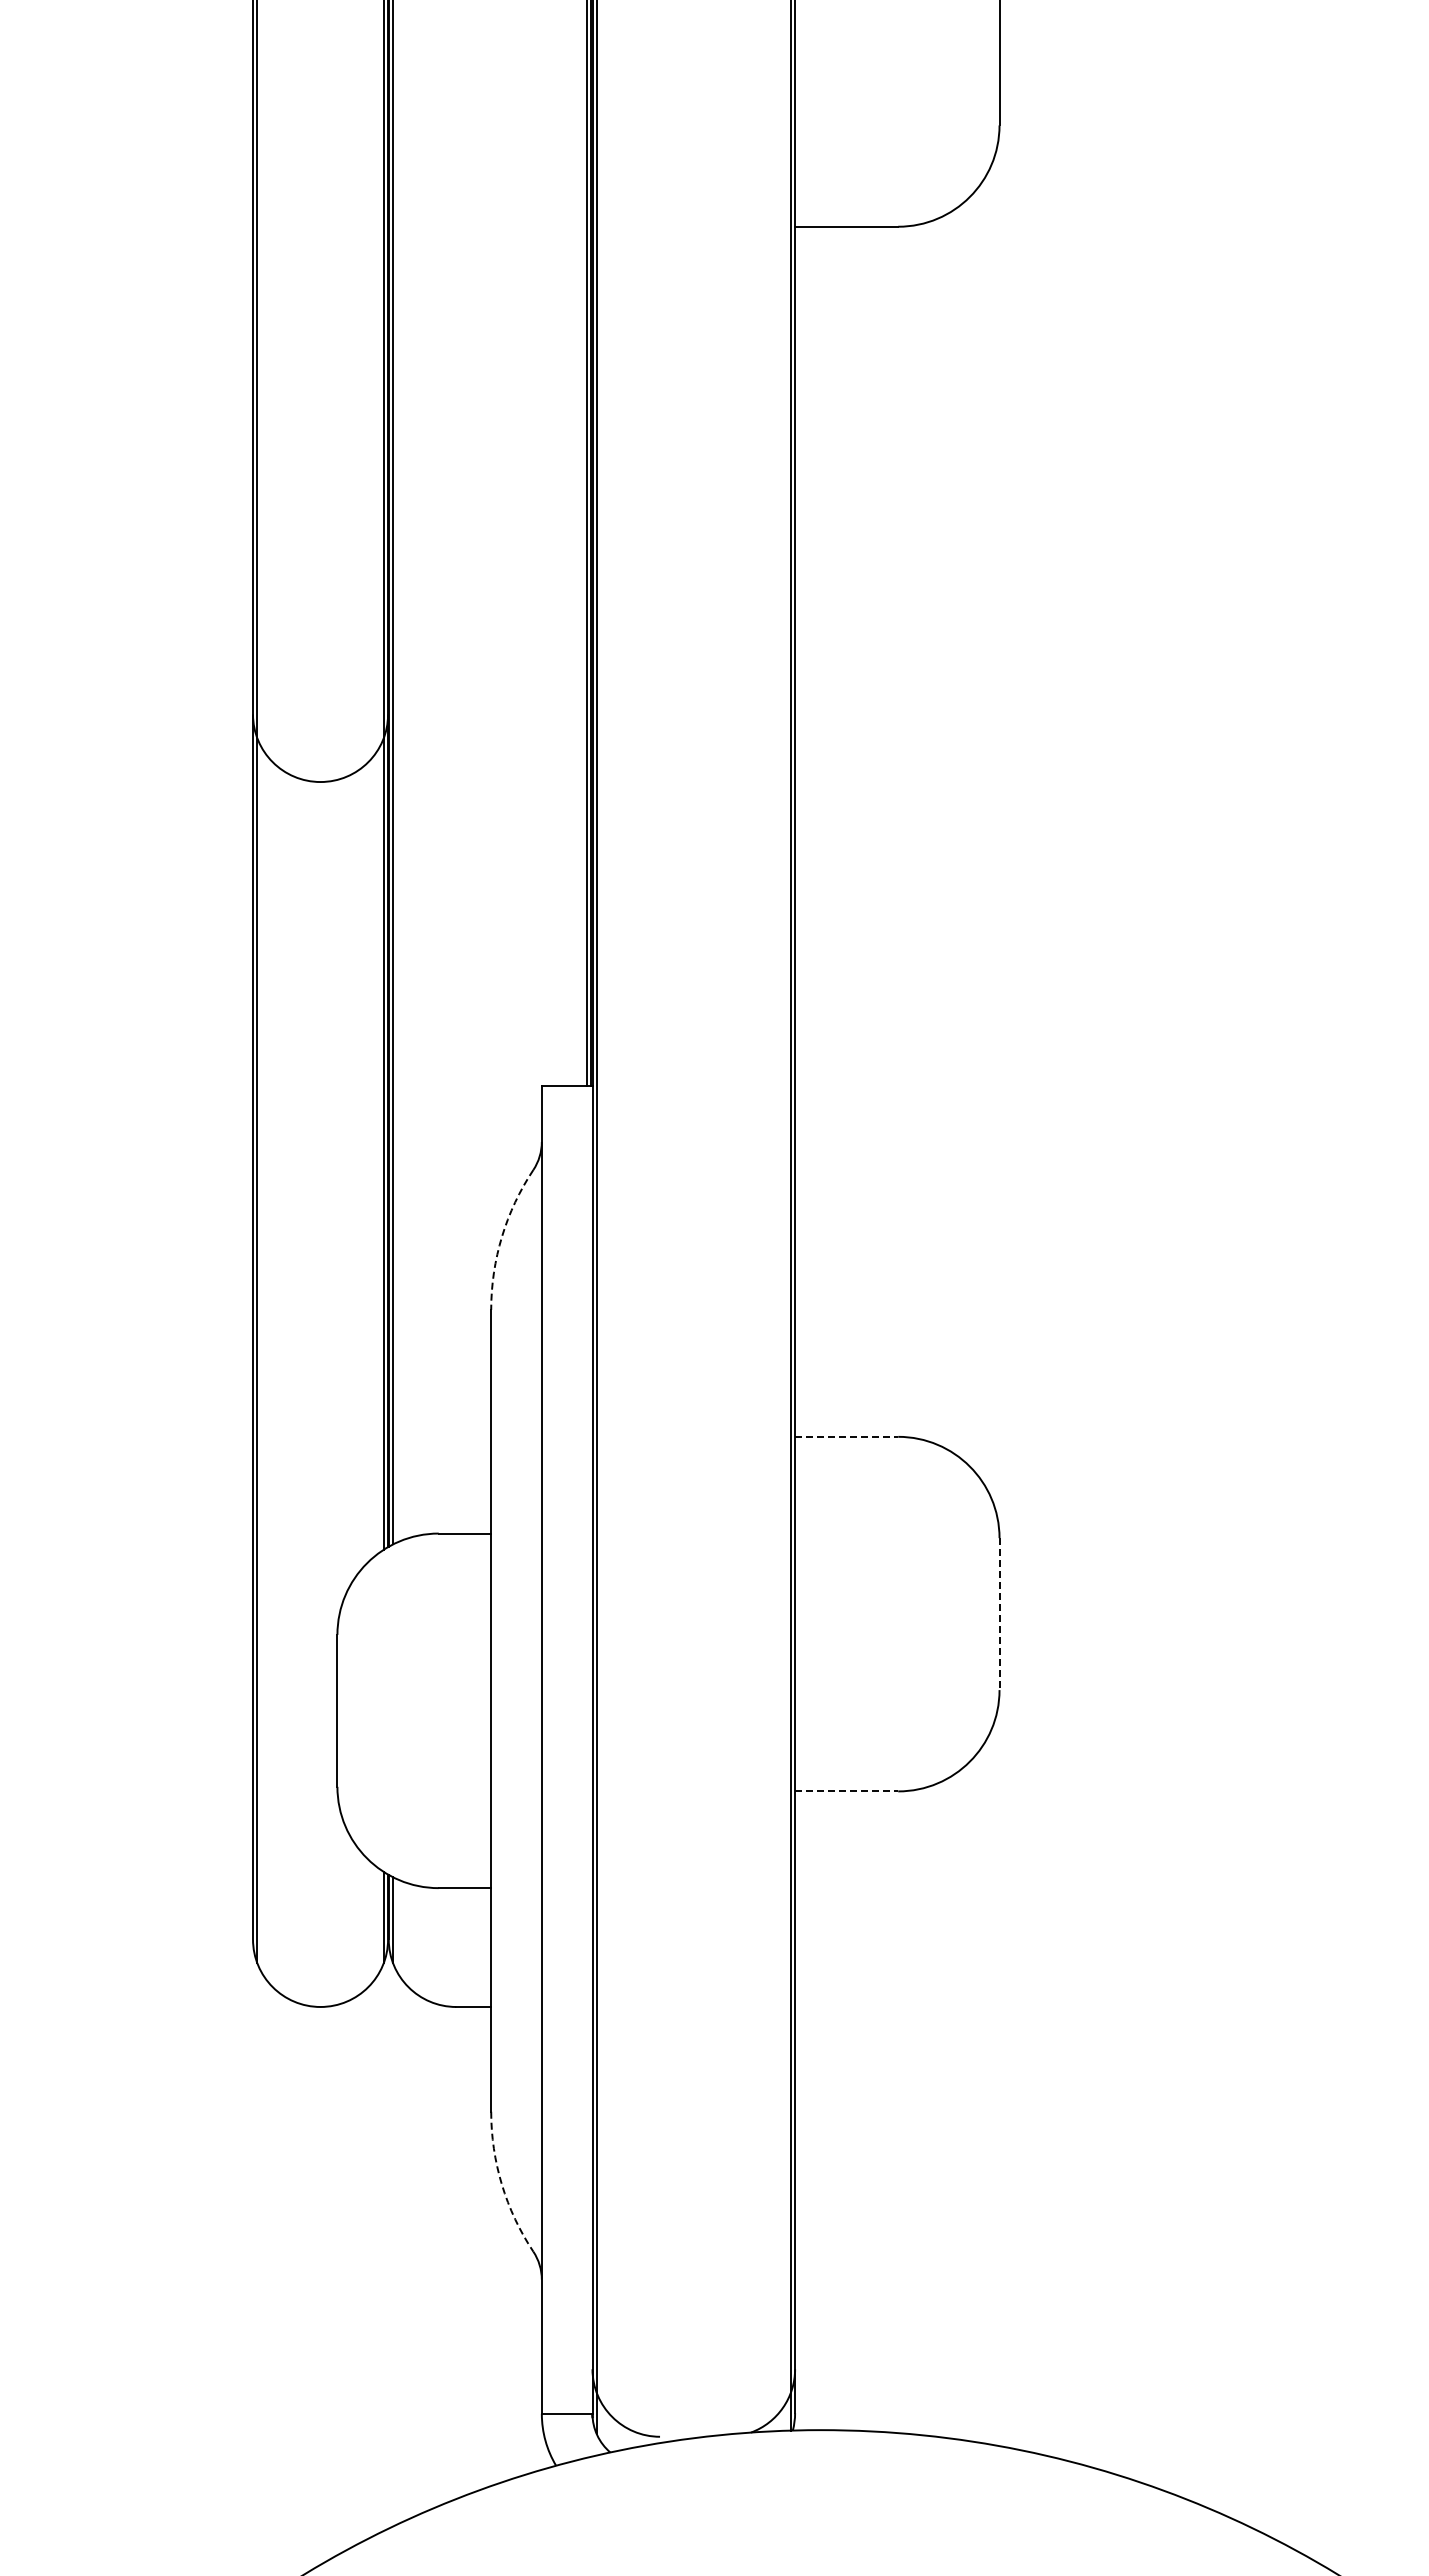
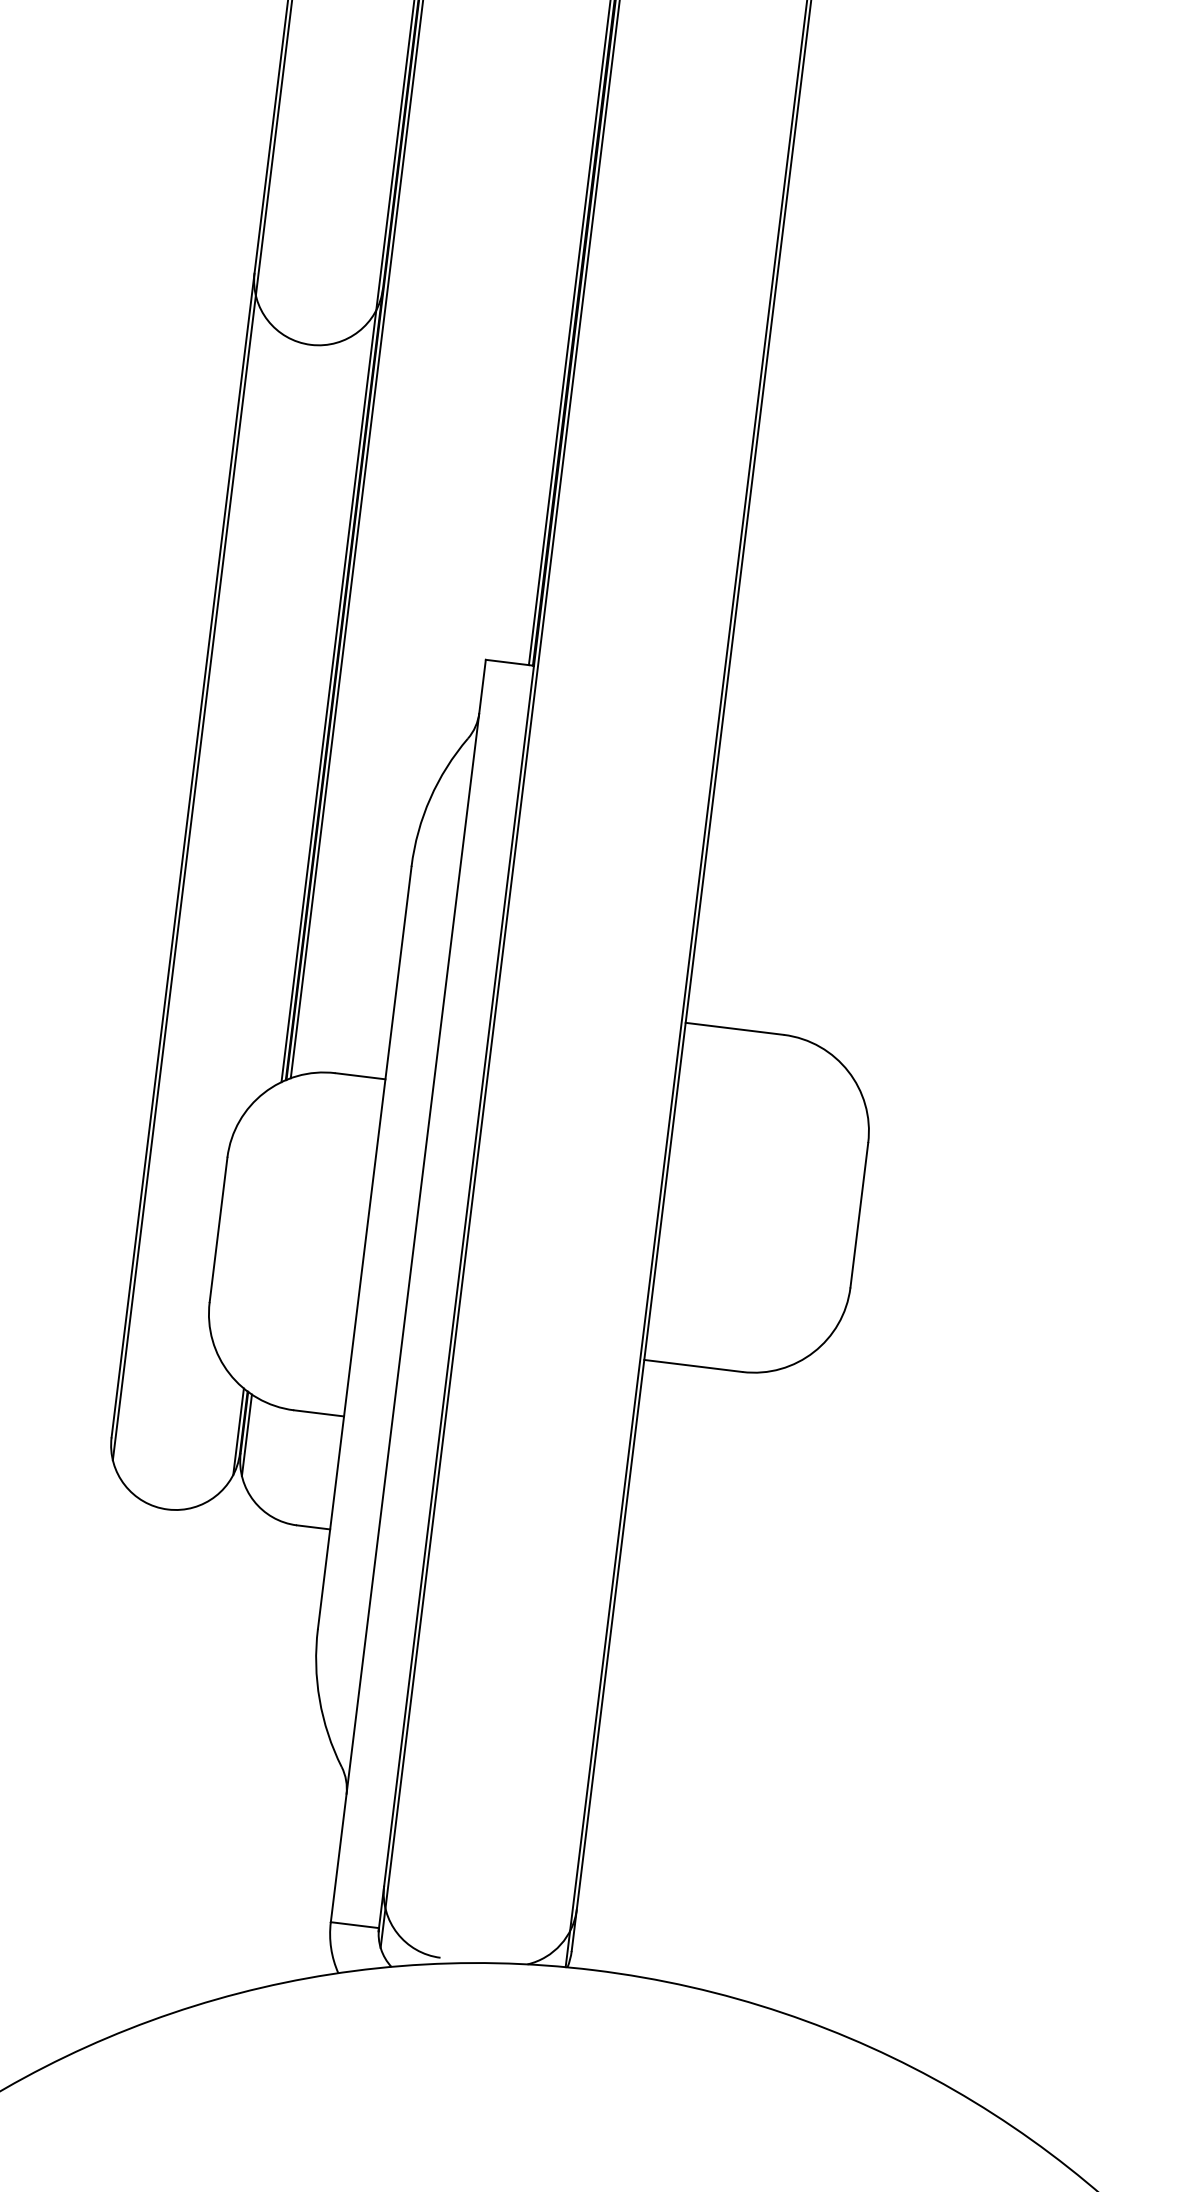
arc: (501, 1236) -> (429, 798), dashed -> solid
line: (846, 1436) -> (734, 1028), dashed -> solid
line: (999, 1614) -> (859, 1215), dashed -> solid
line: (846, 1791) -> (693, 1366), dashed -> solid
arc: (501, 2184) -> (319, 1699), dashed -> solid

